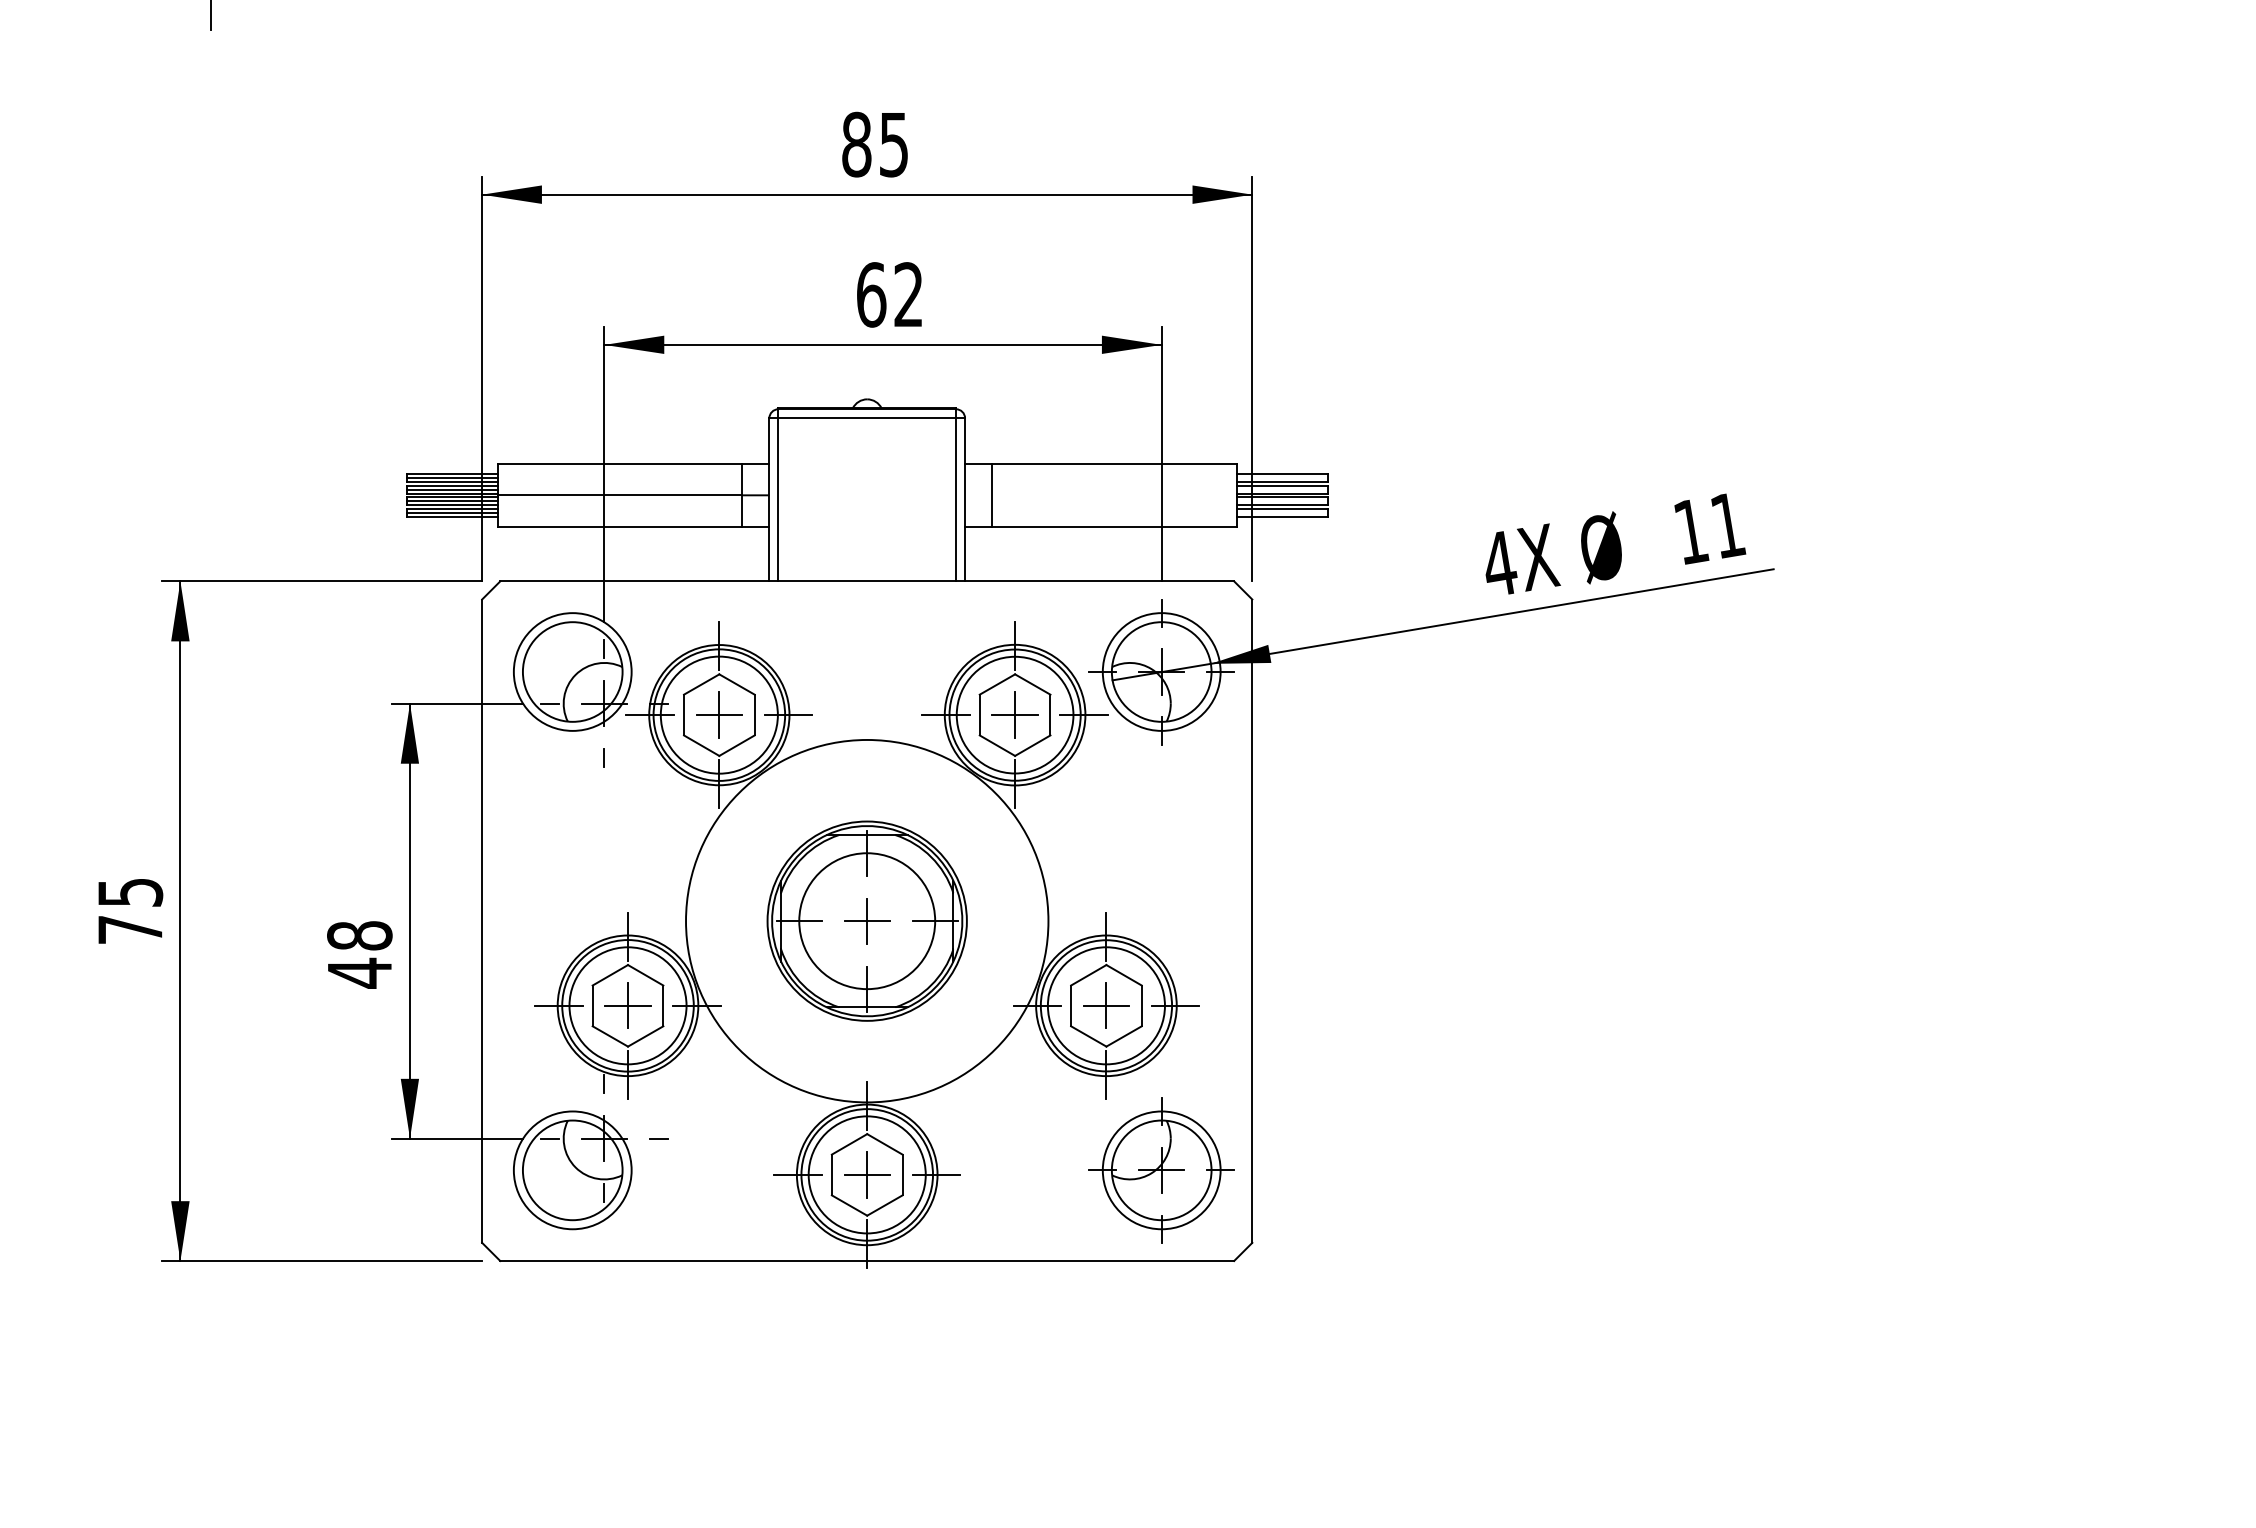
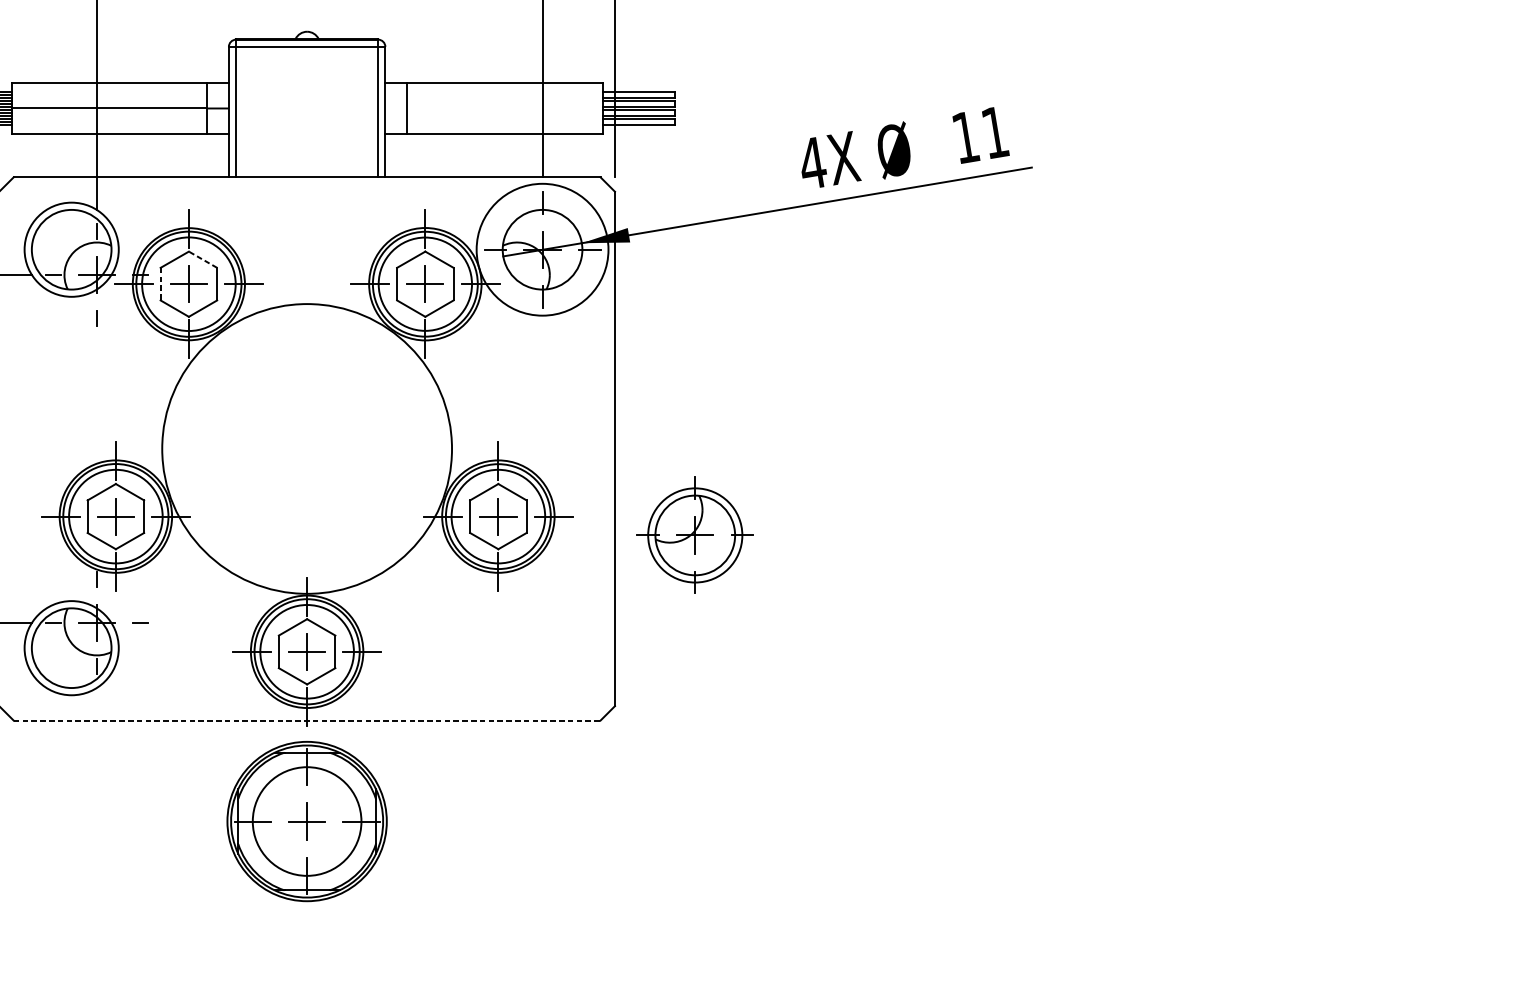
circle: (1161, 671) -> (542, 249), size x1.4
line: (736, 684) -> (202, 259), solid -> dashed
line: (684, 715) -> (161, 284), solid -> dashed
part: (866, 920) -> (306, 820), moved
part: (1161, 1170) -> (695, 535), moved
line: (867, 1260) -> (307, 720), solid -> dashed

